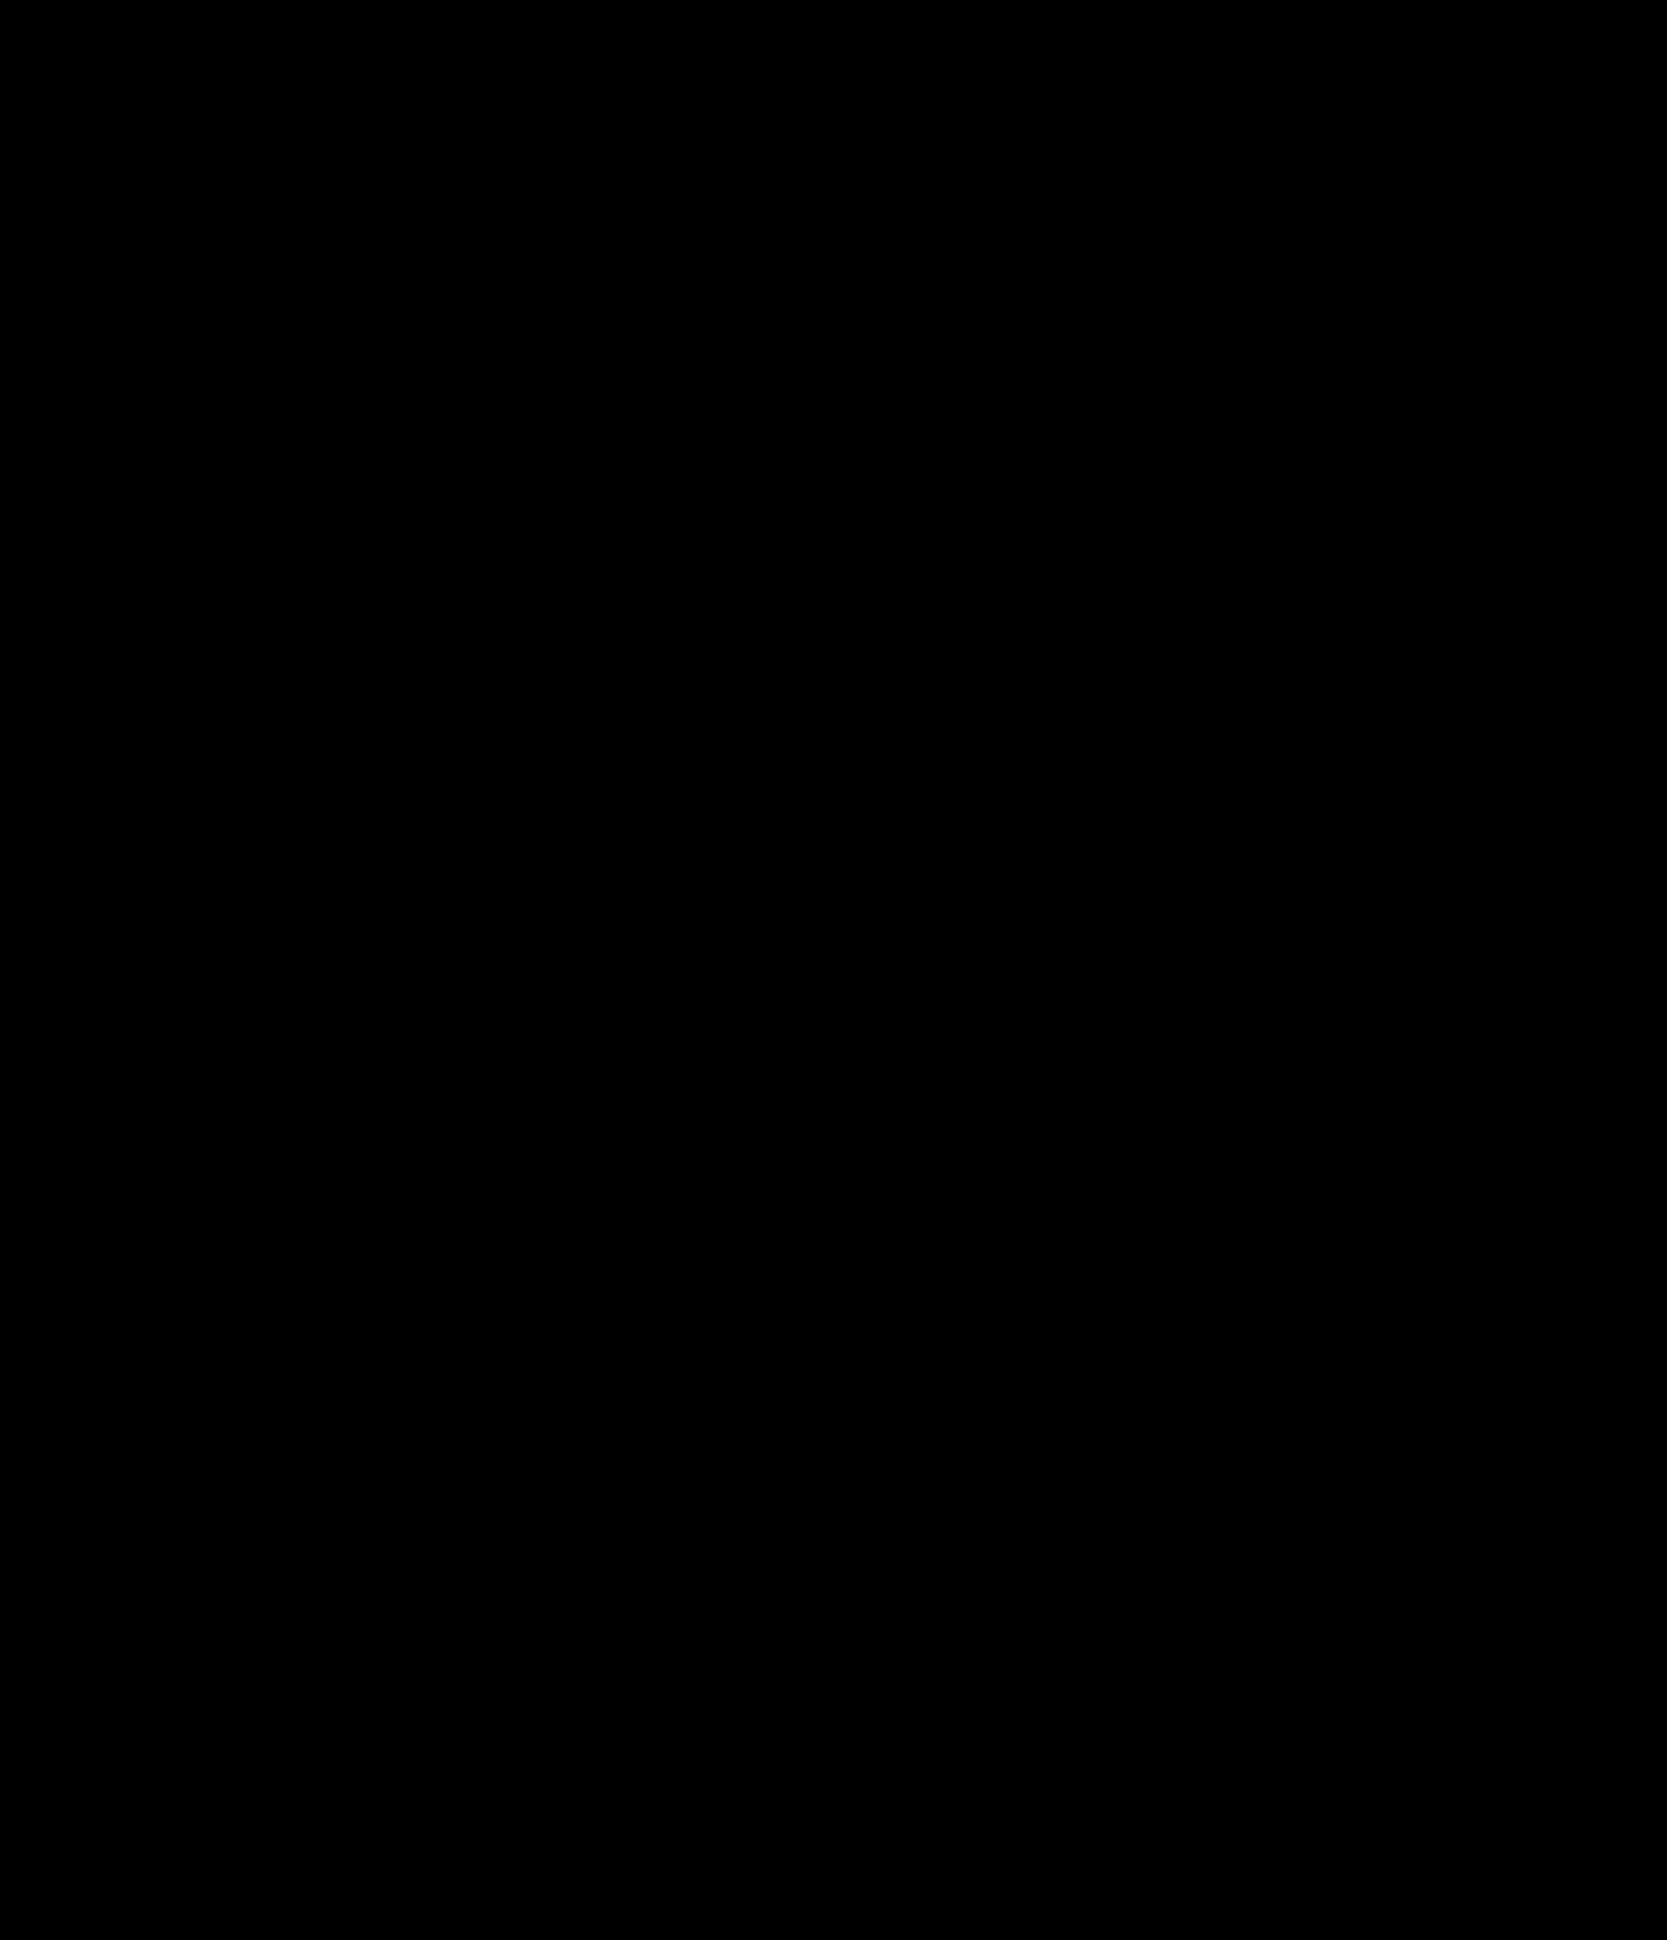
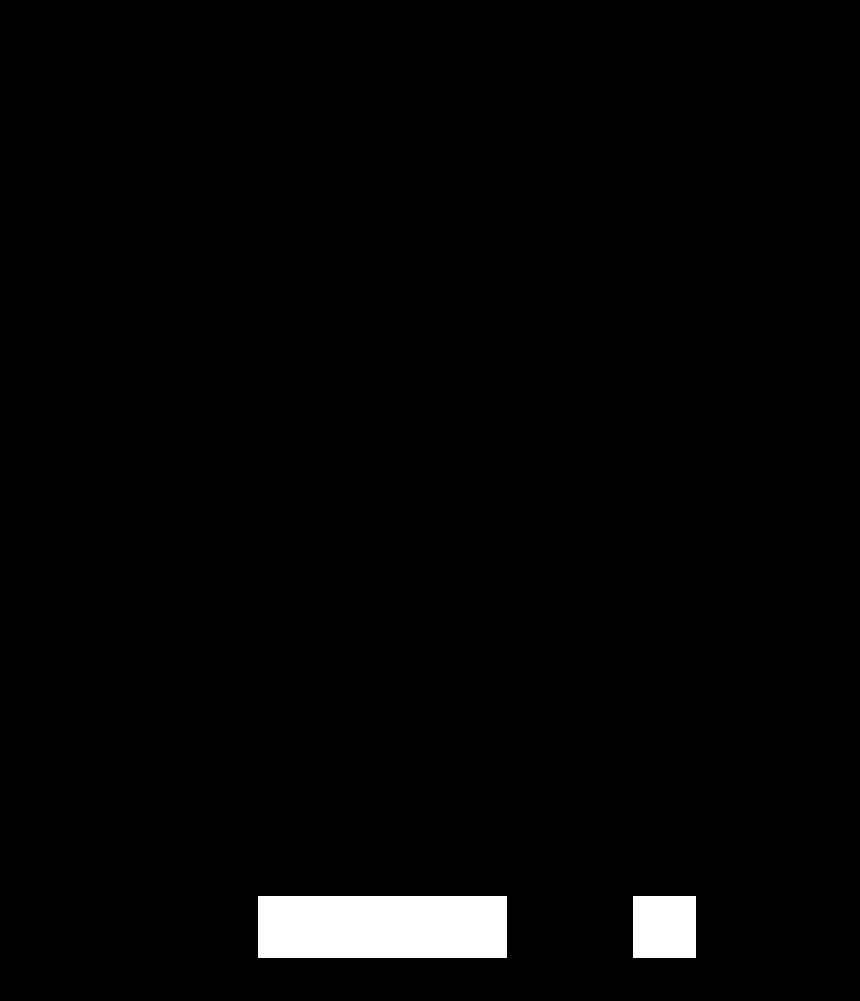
fill: (741, 1795) -> (382, 926), removed
fill: (1288, 1795) -> (664, 926), removed

